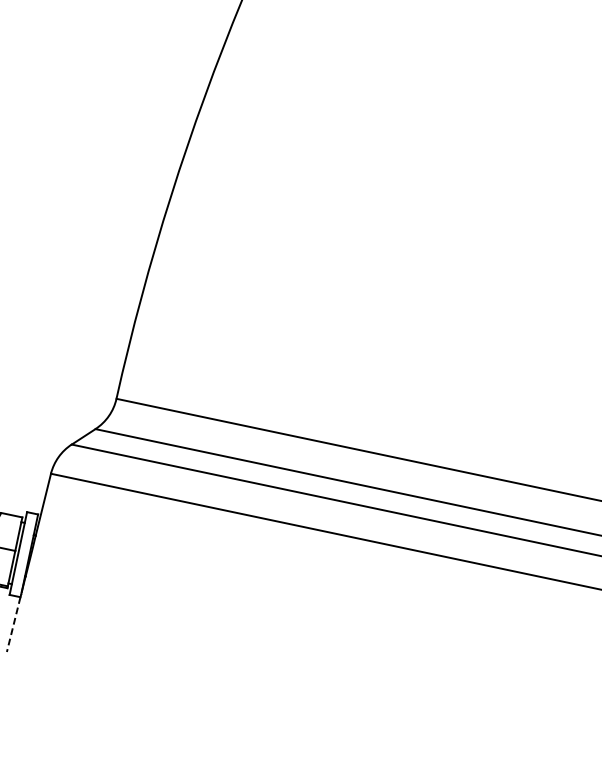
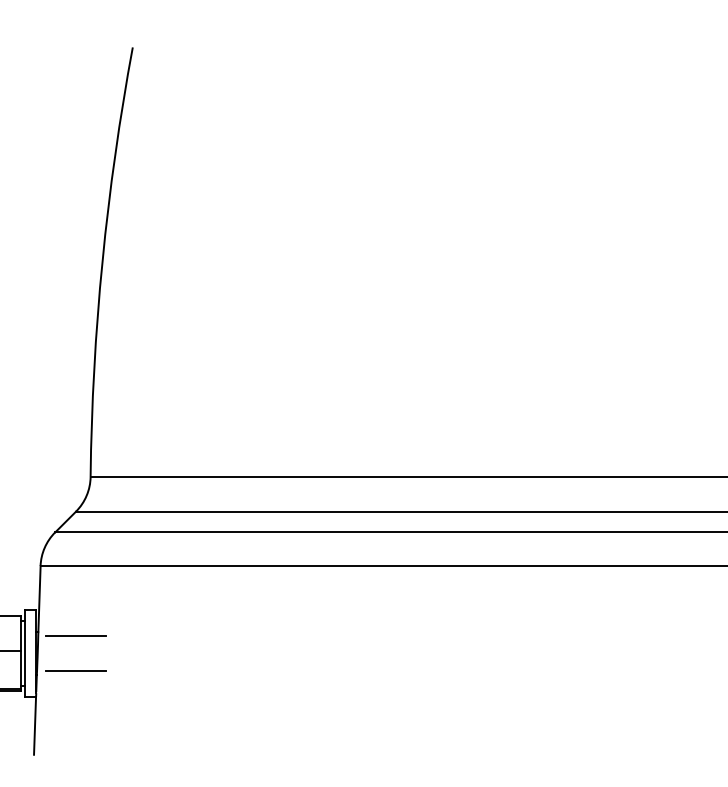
line: (70, 546) -> (75, 635), added
line: (63, 580) -> (75, 670), added
line: (13, 625) -> (35, 726), dashed -> solid

